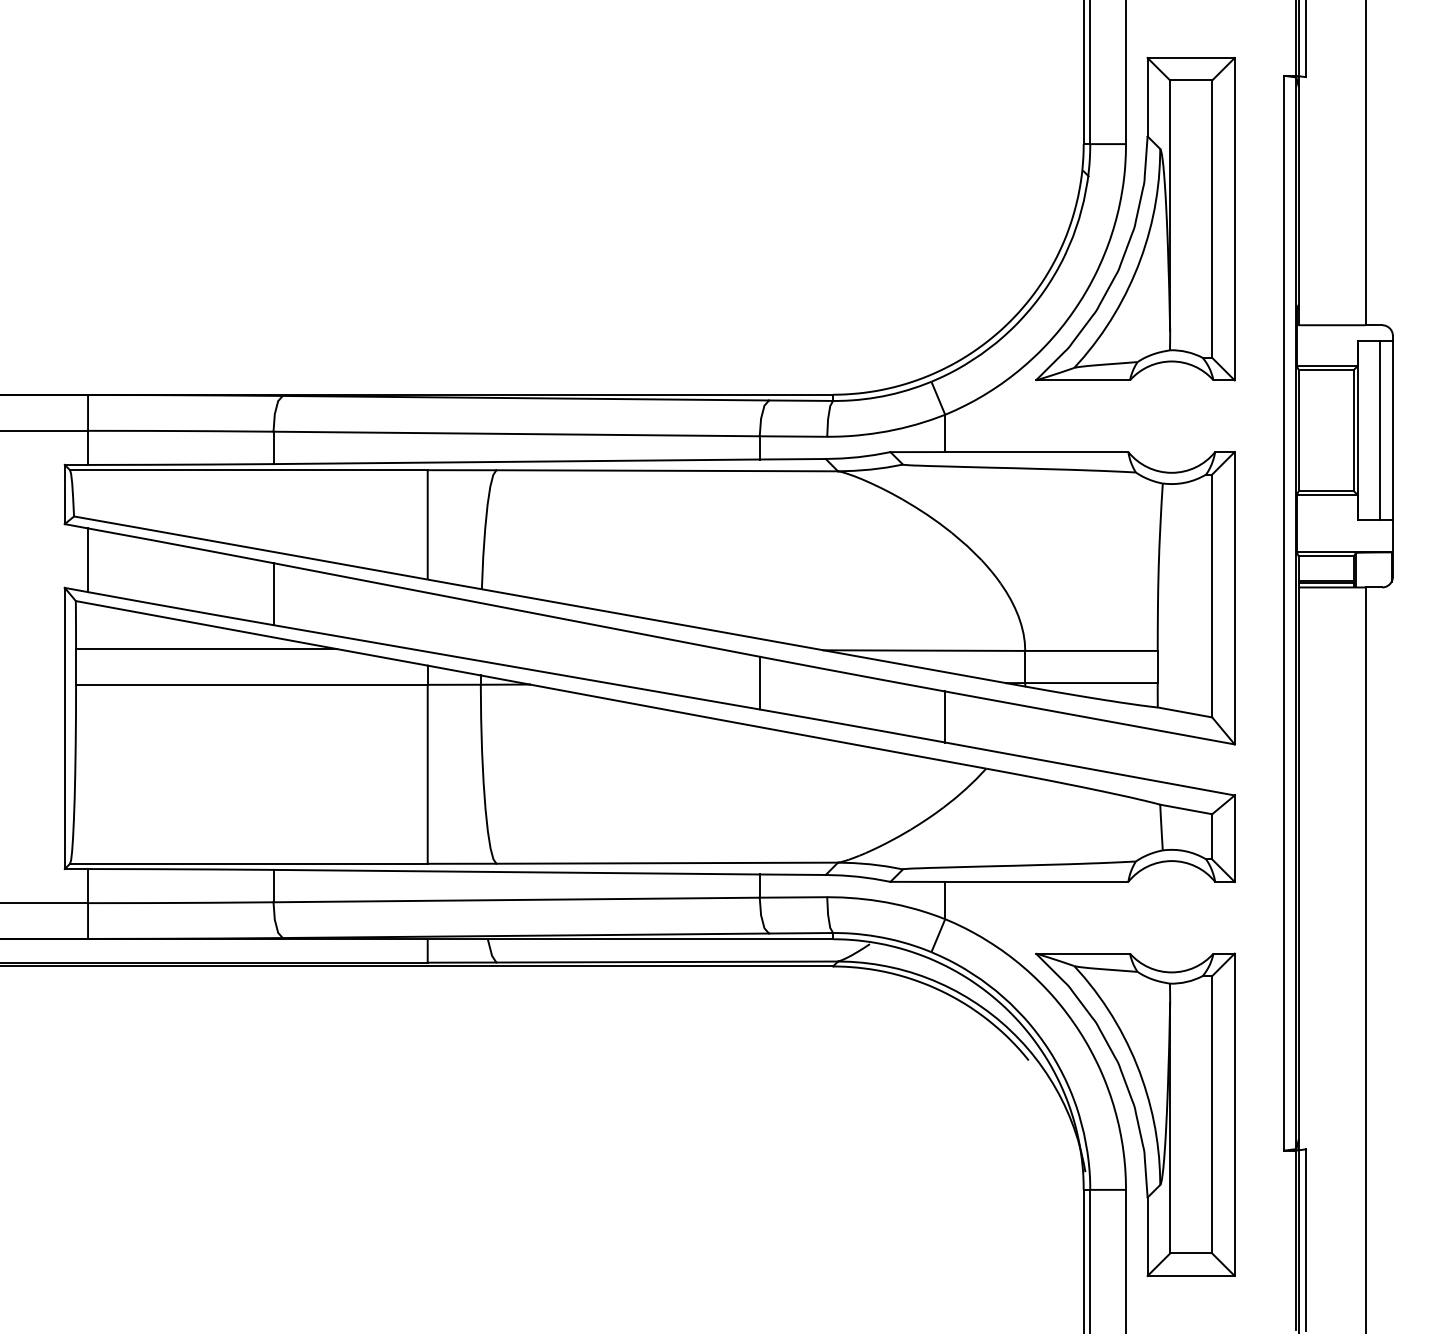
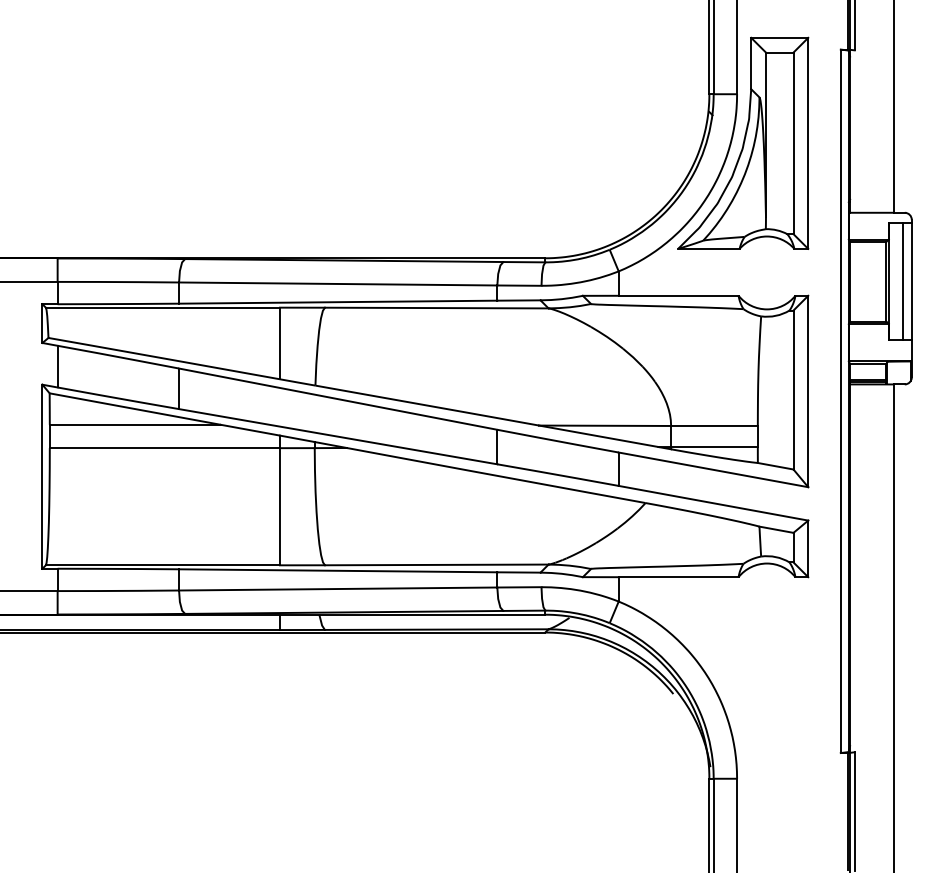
part: (1135, 1114) -> (743, 729), removed

